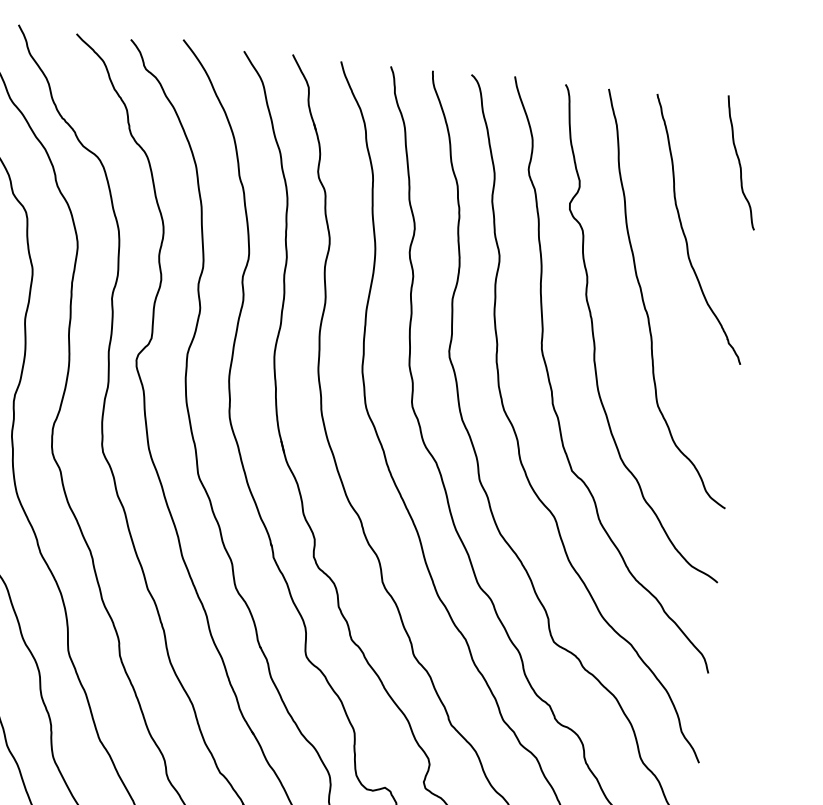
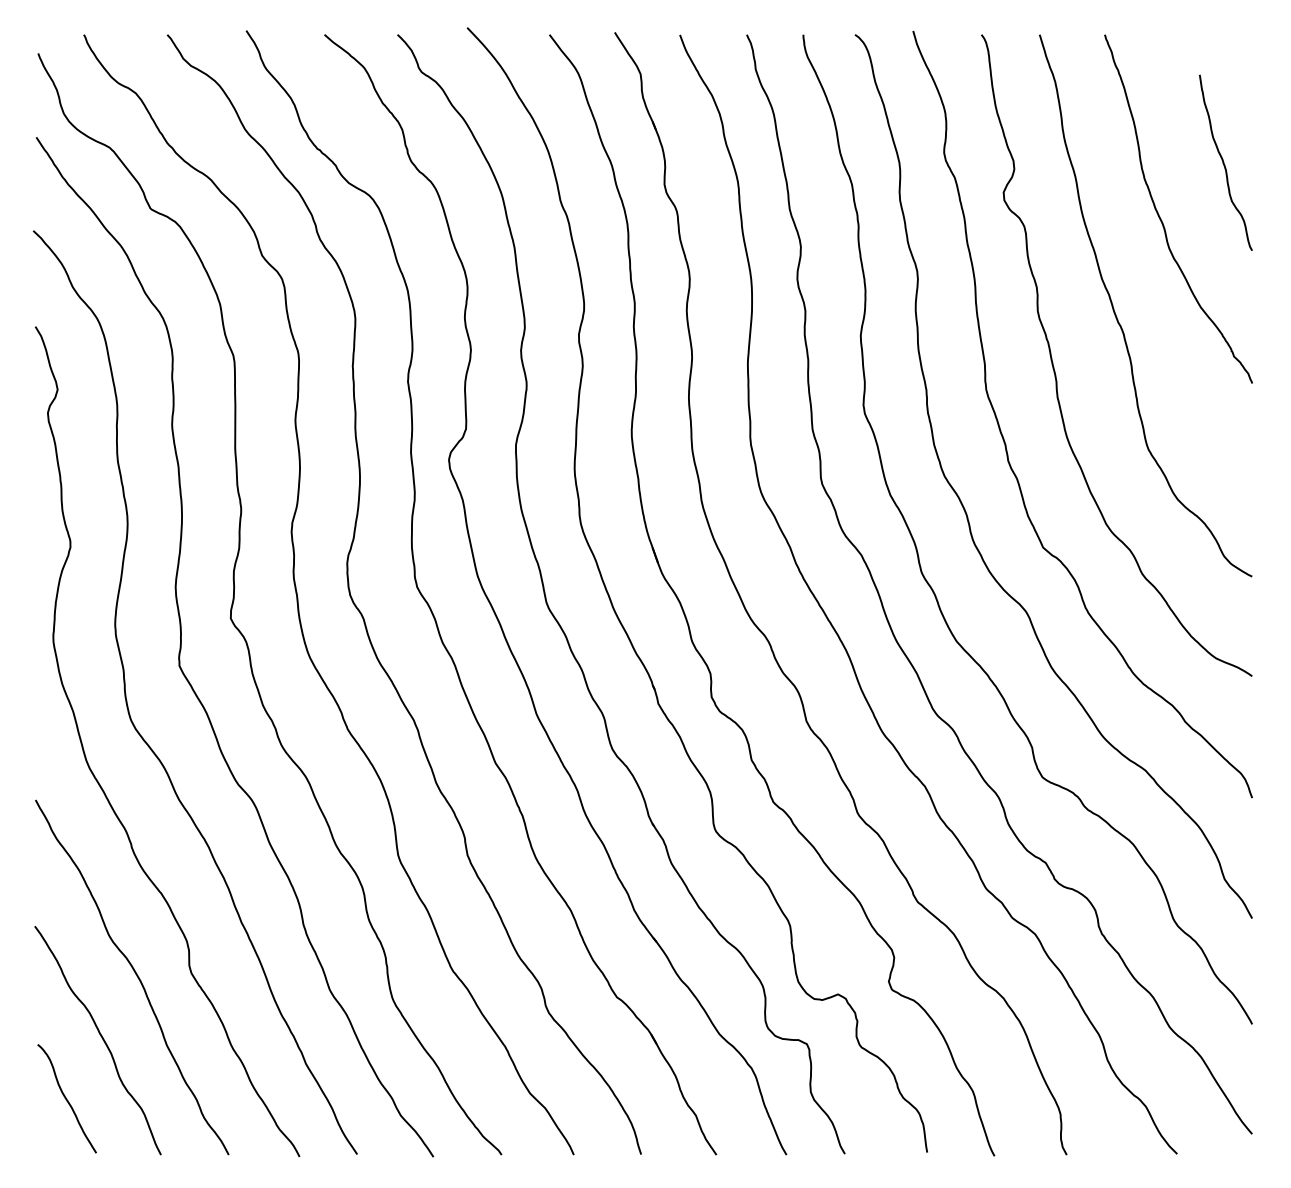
curve: (740, 162) -> (1224, 162), moved

